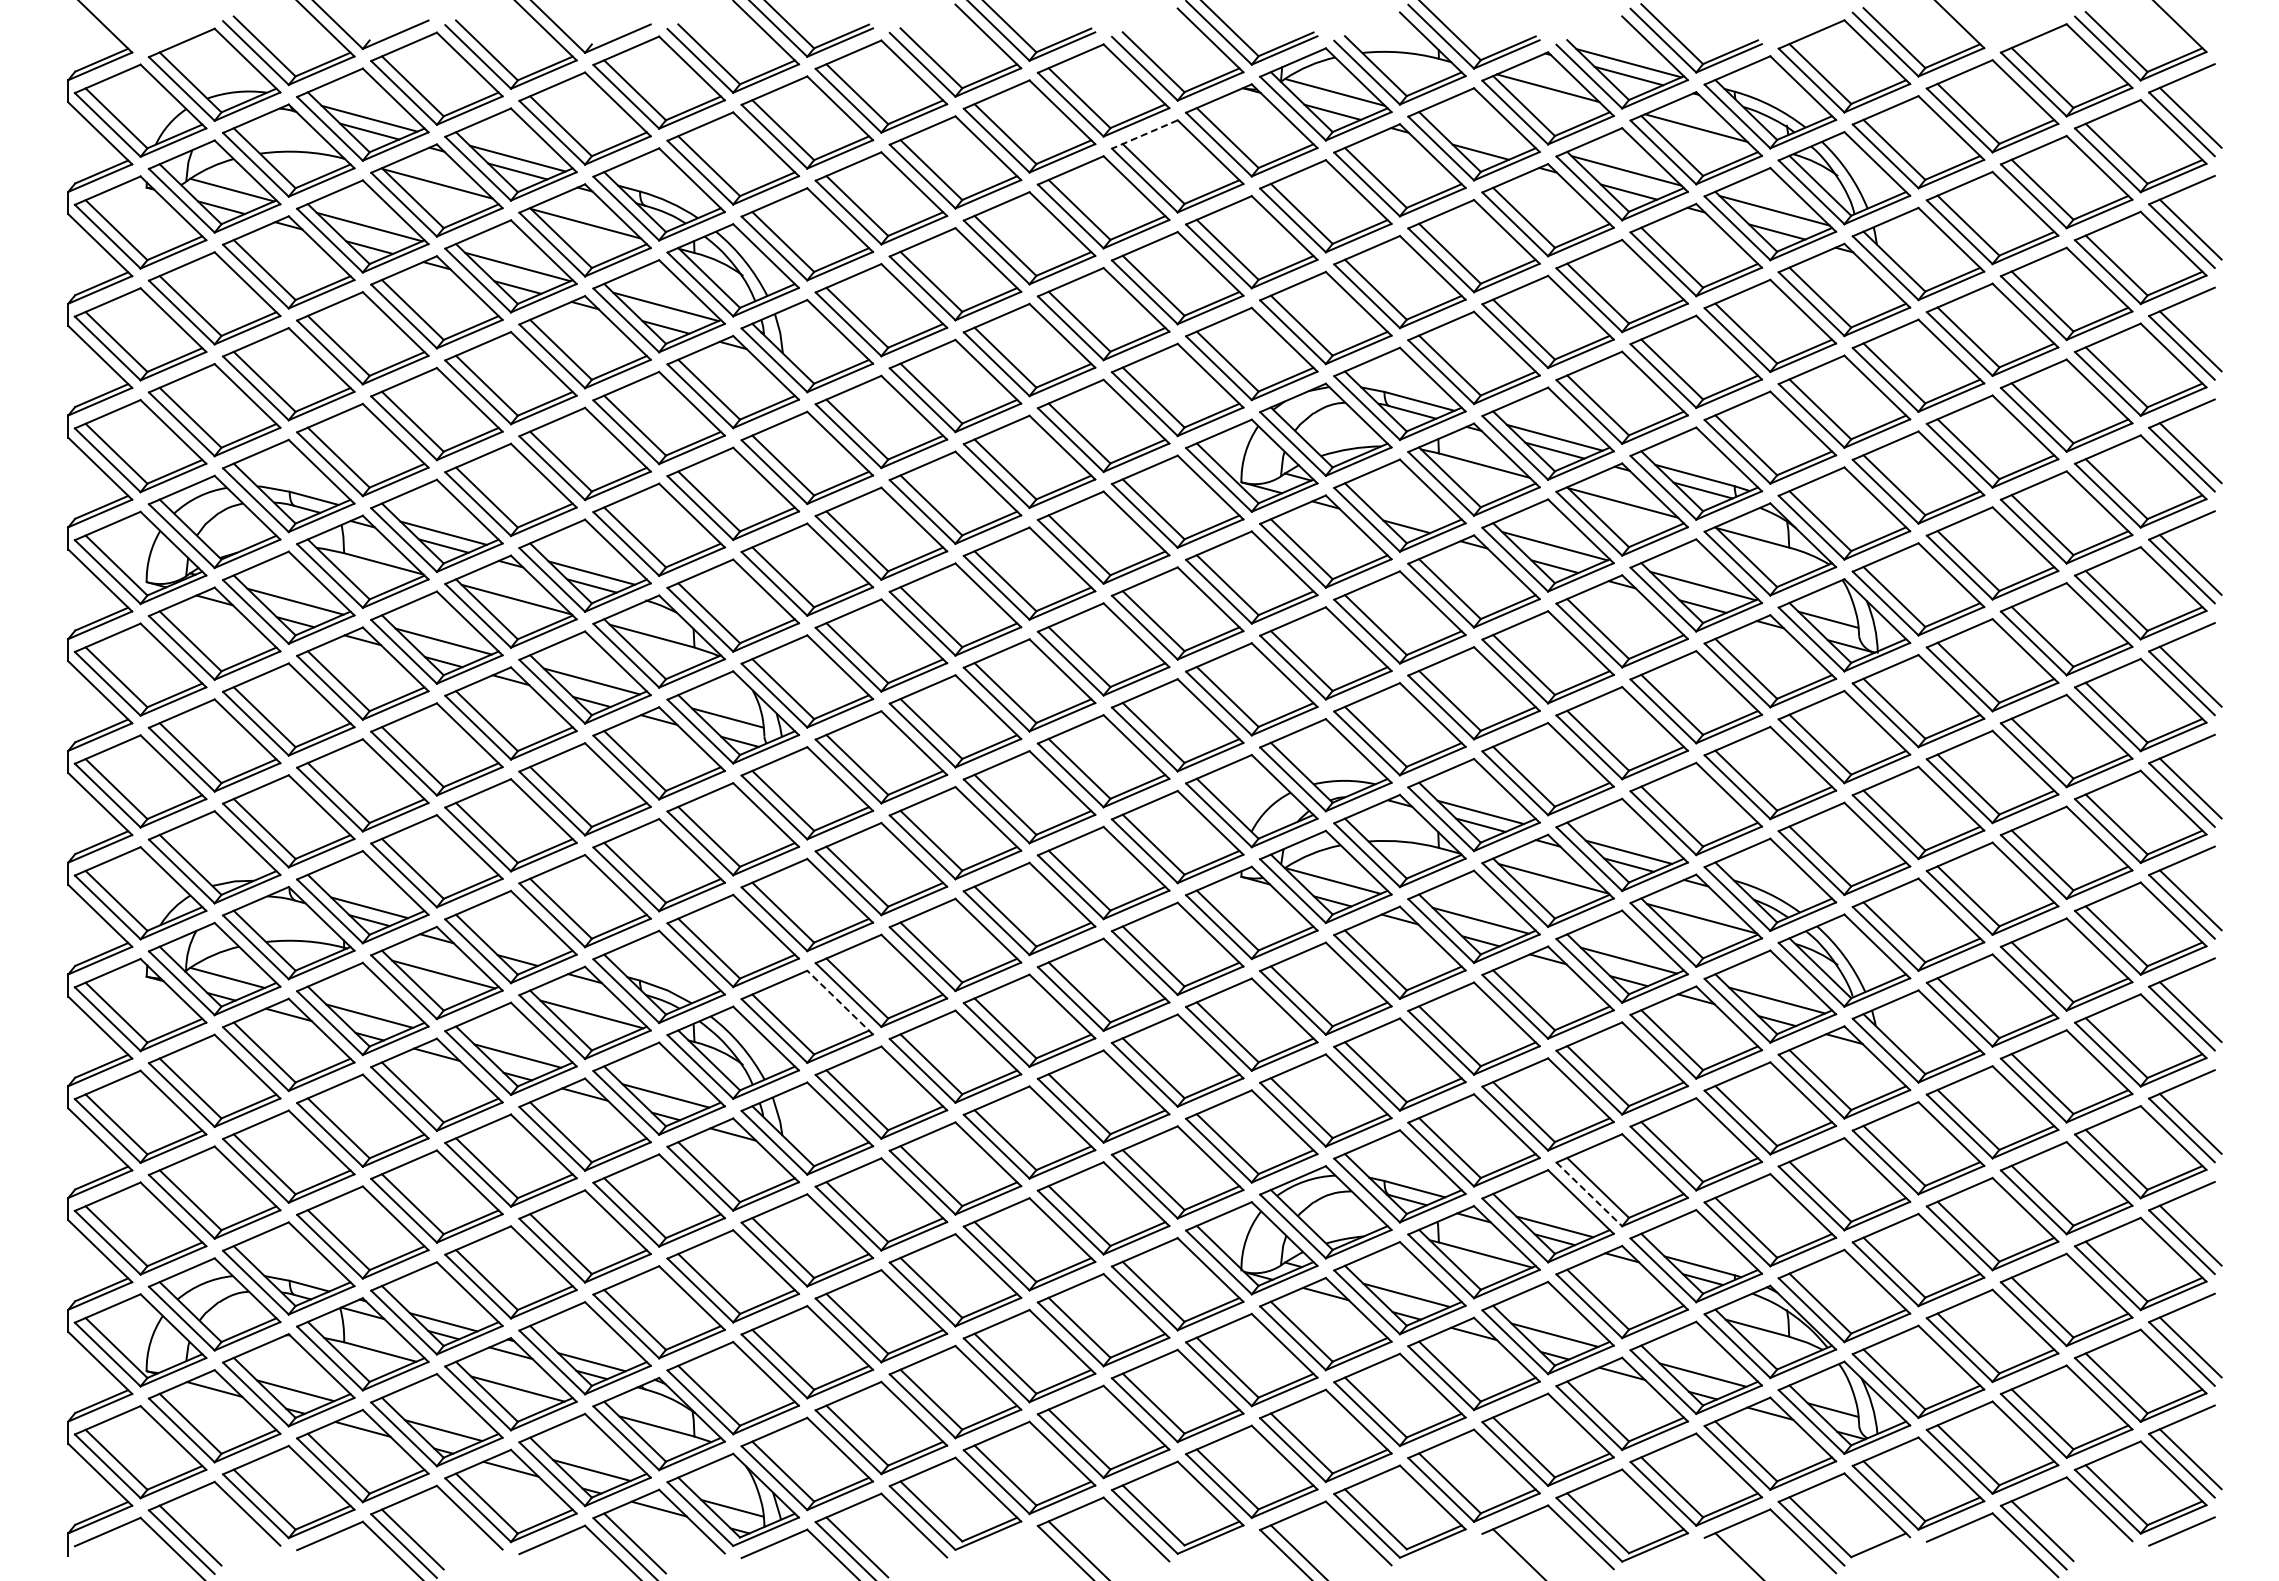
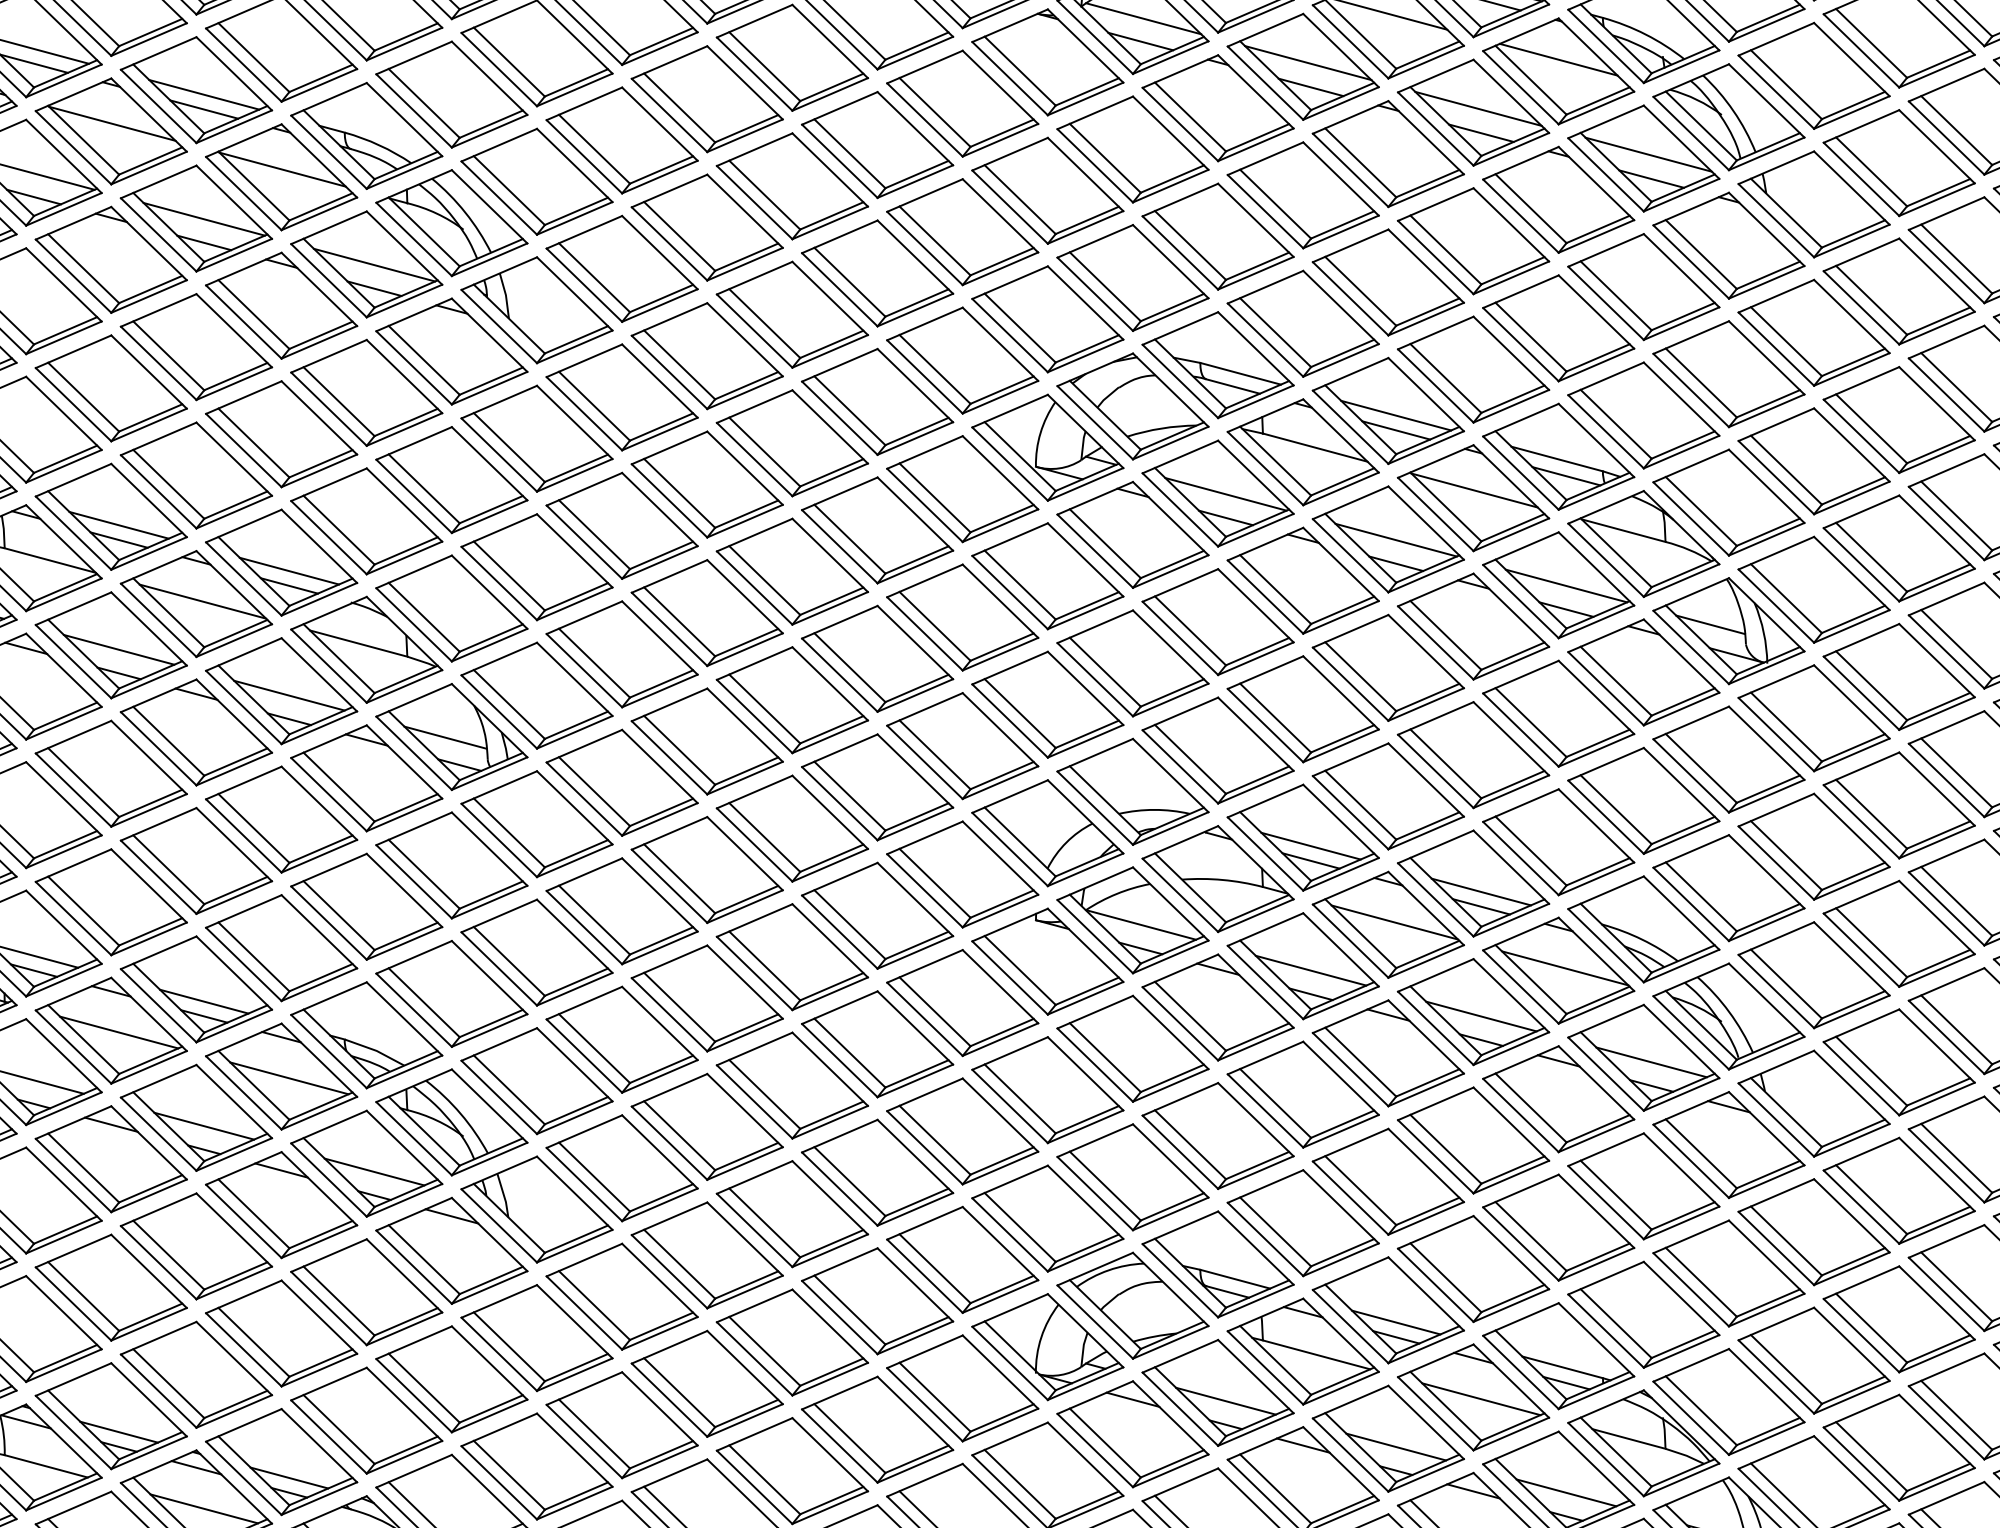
line: (1478, 130) -> (1308, 62), added
line: (1144, 134) -> (924, 67), dashed -> solid
line: (1406, 506) -> (1225, 494), added
line: (517, 947) -> (203, 1001), added
line: (840, 1002) -> (575, 1064), dashed -> solid
line: (1589, 1194) -> (1435, 1285), dashed -> solid
line: (1628, 1293) -> (1480, 1399), added

